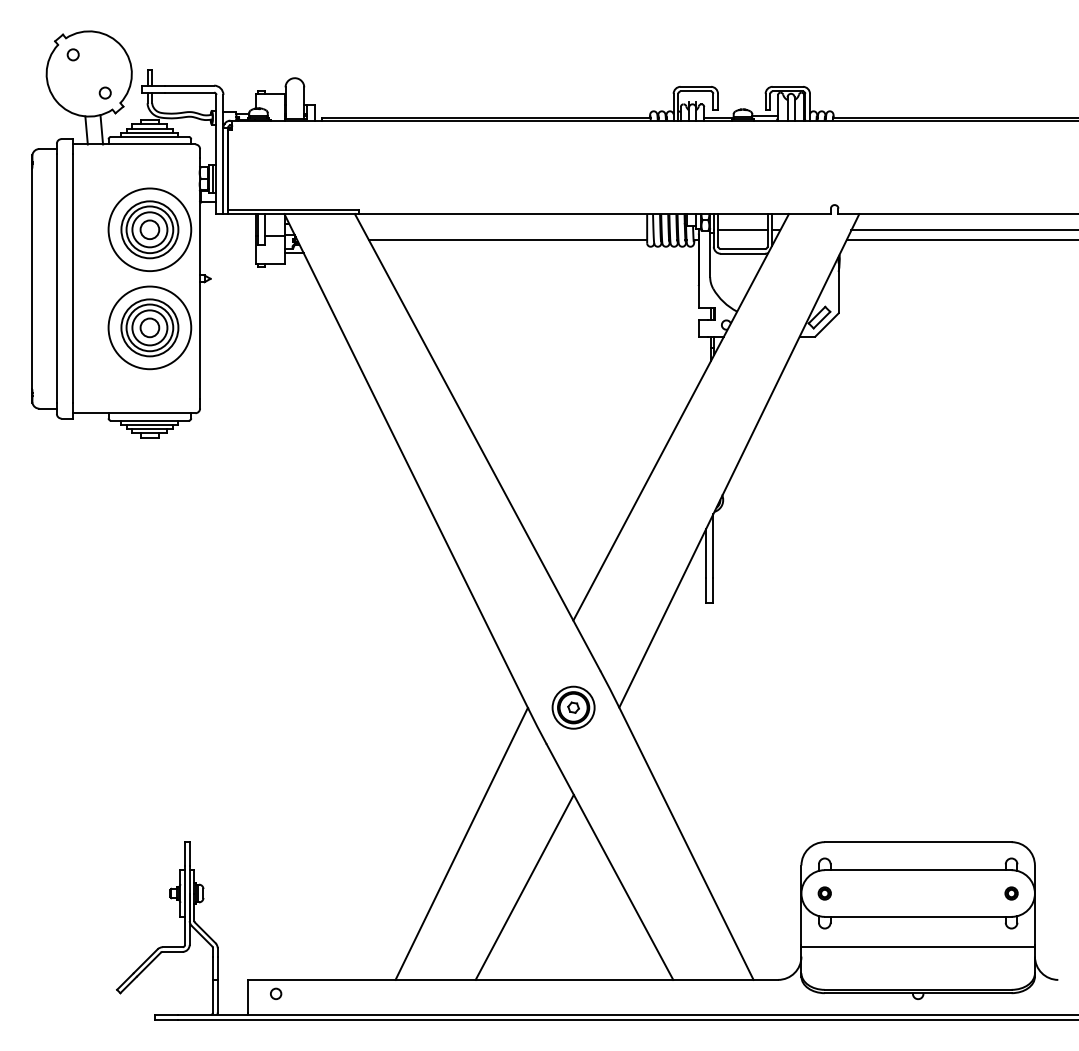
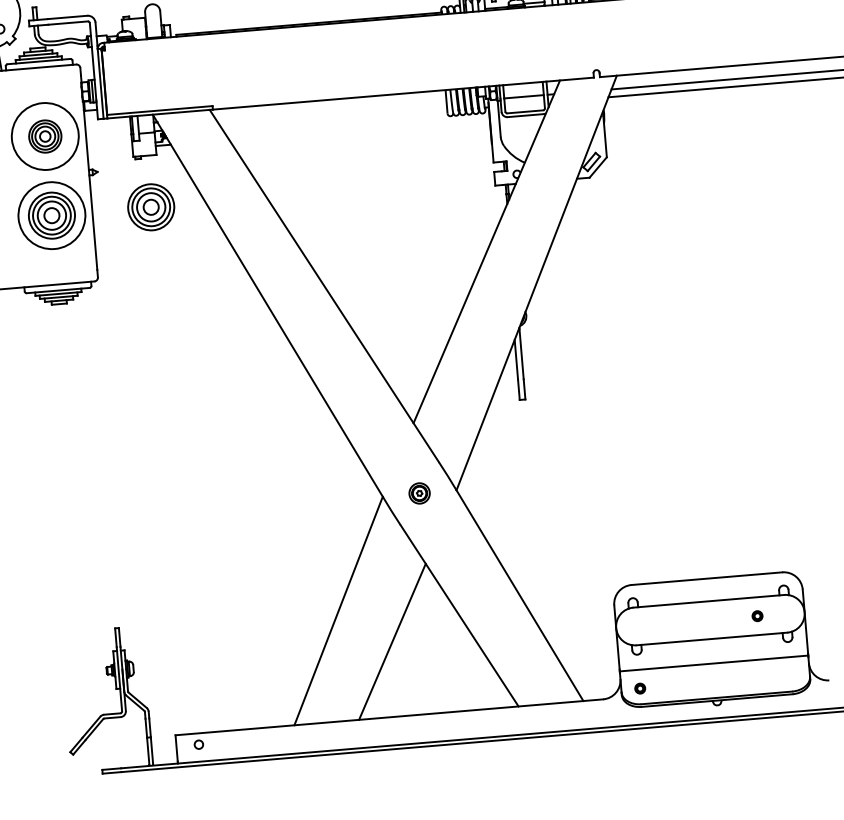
part: (149, 229) -> (44, 136), size x0.7
line: (507, 239) -> (334, 120), removed
part: (272, 327) -> (150, 207), added
part: (573, 707) -> (419, 493), size x0.6
part: (824, 893) -> (639, 688), moved
part: (1011, 893) -> (757, 616), moved

